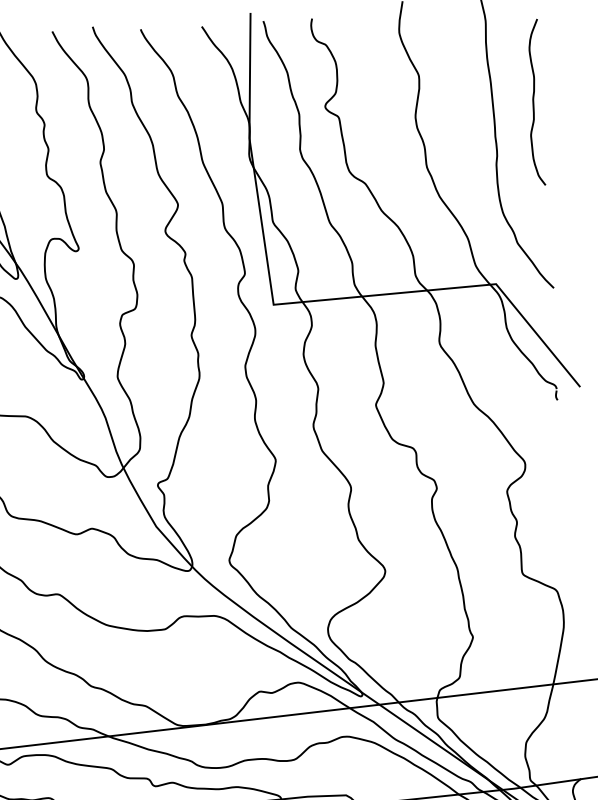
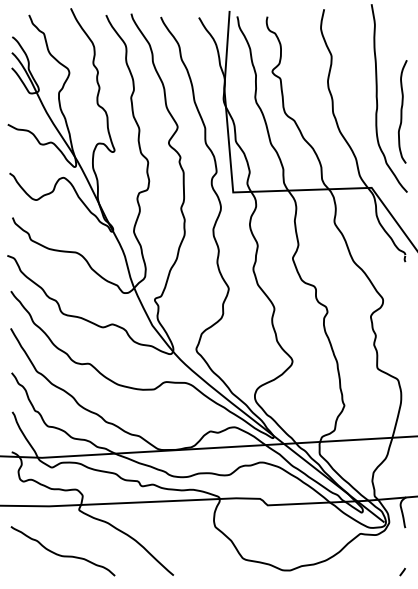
curve: (535, 101) -> (402, 111), moved

